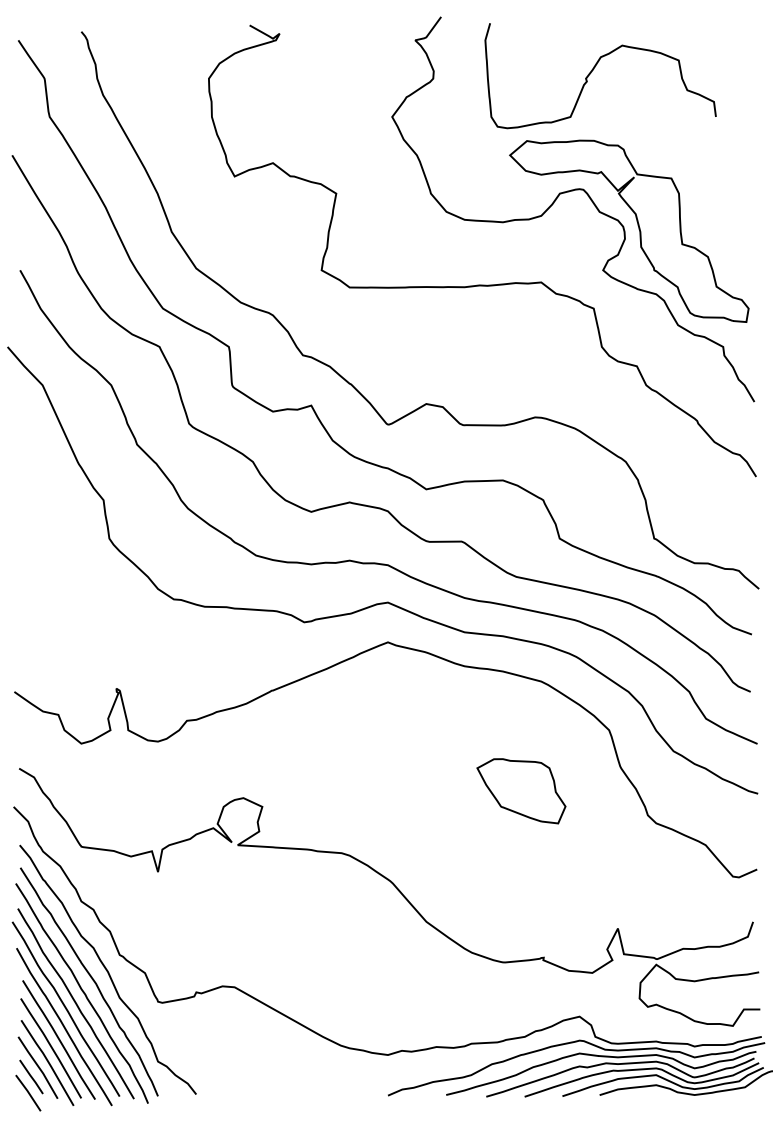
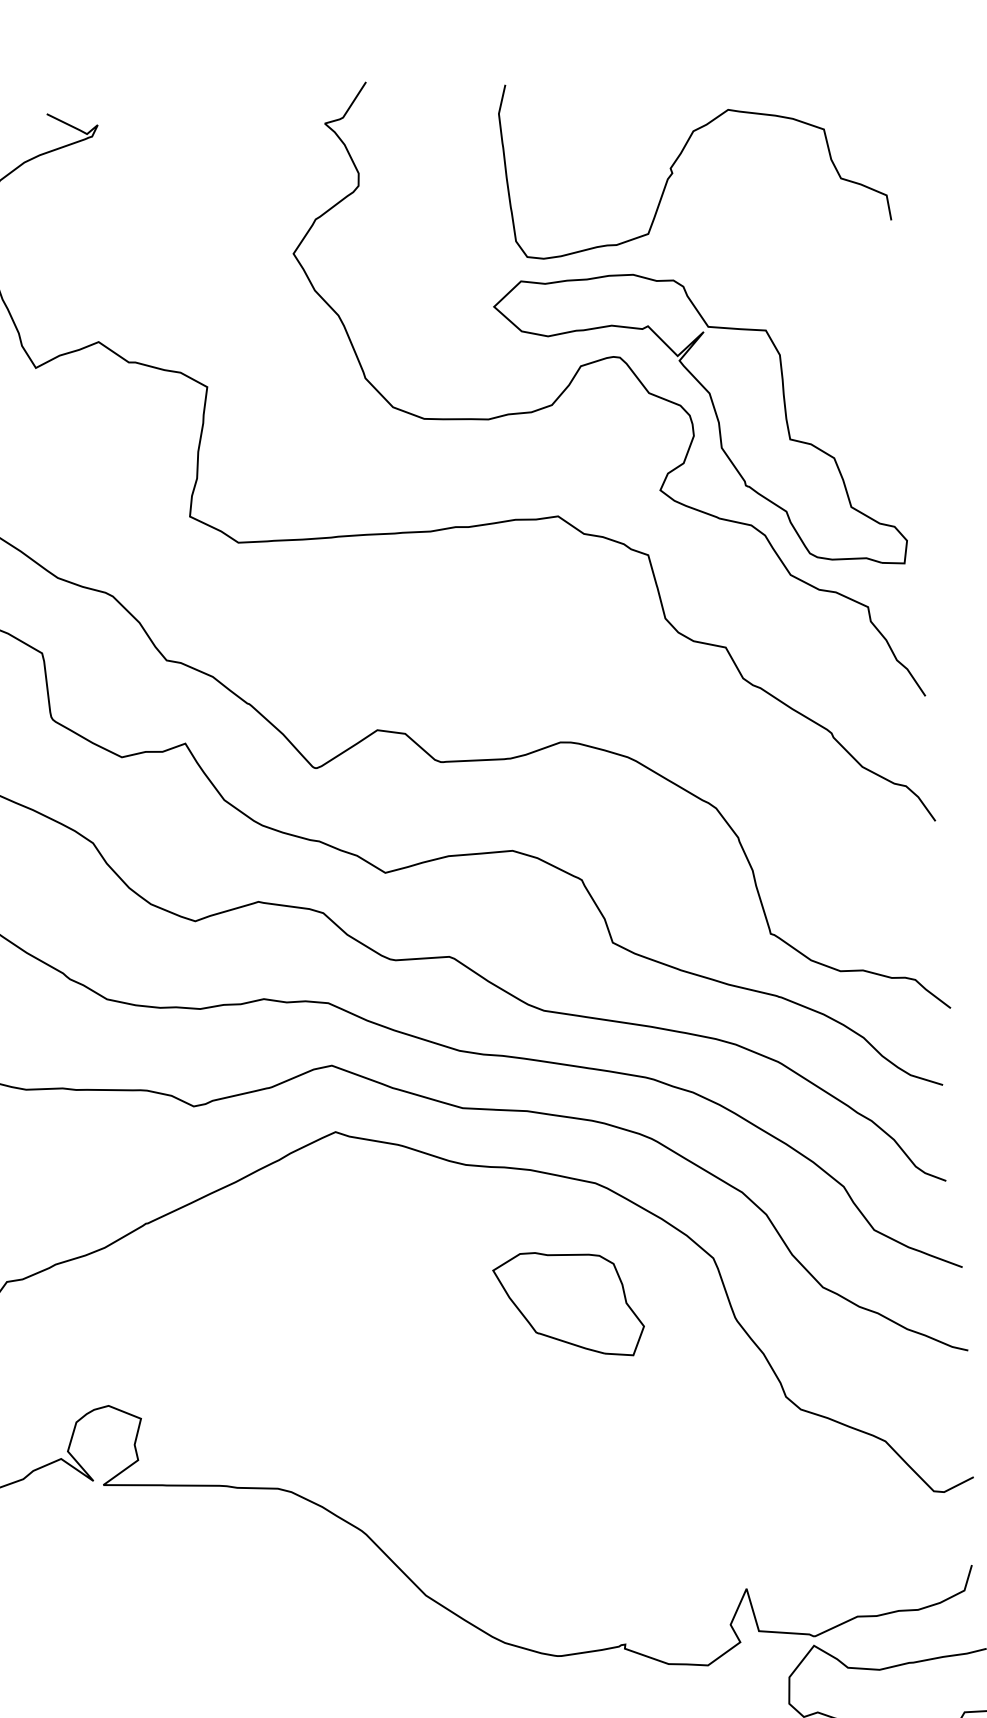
curve: (594, 69) -> (683, 152), moved
part: (521, 791) -> (569, 1305), moved

